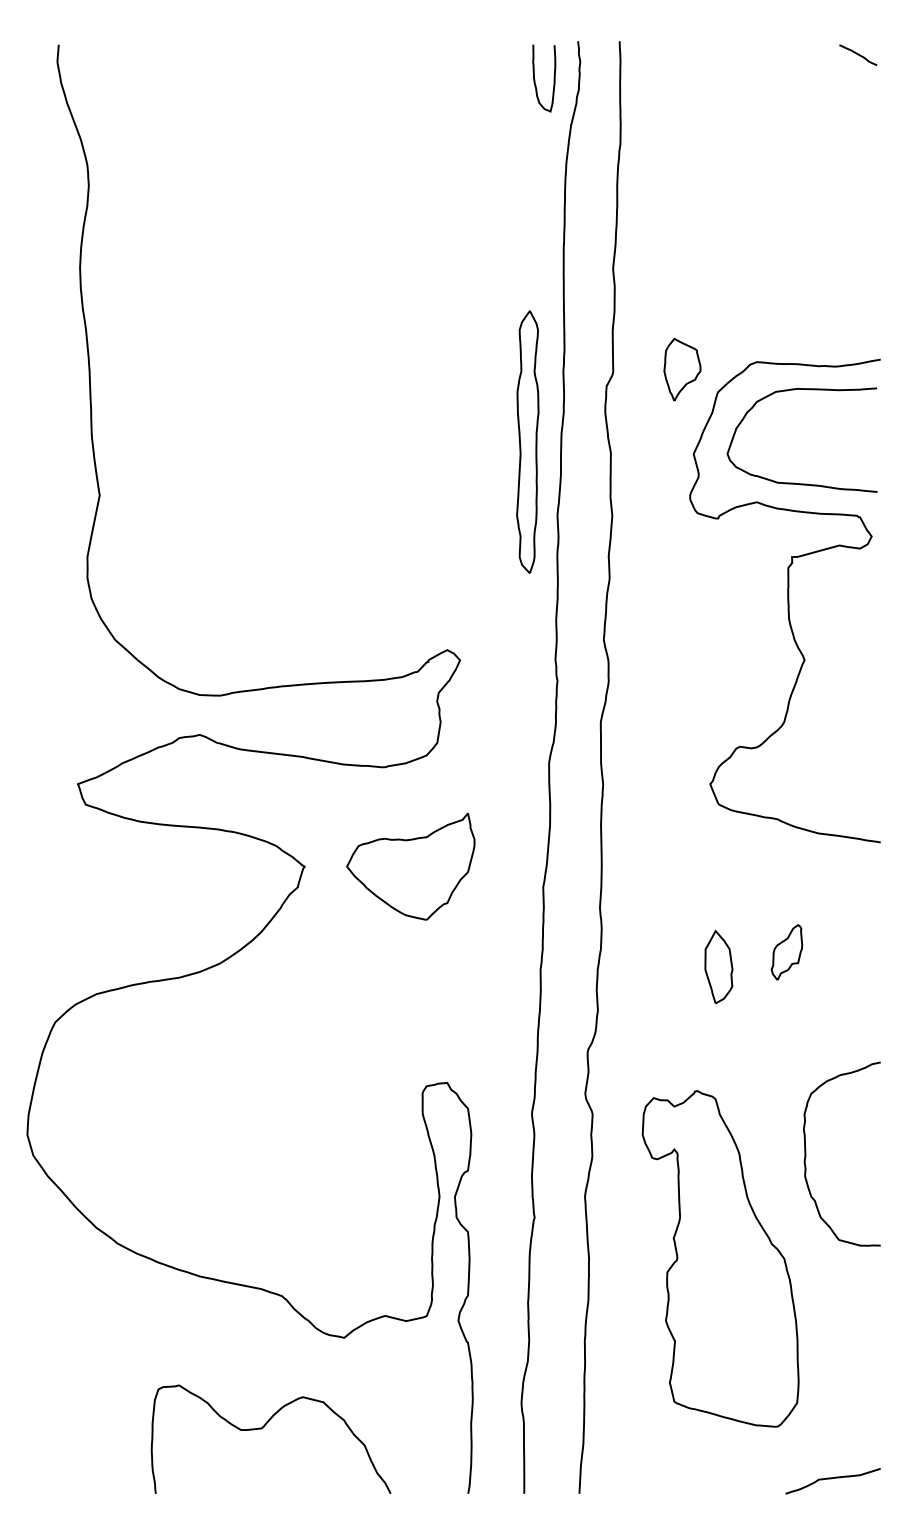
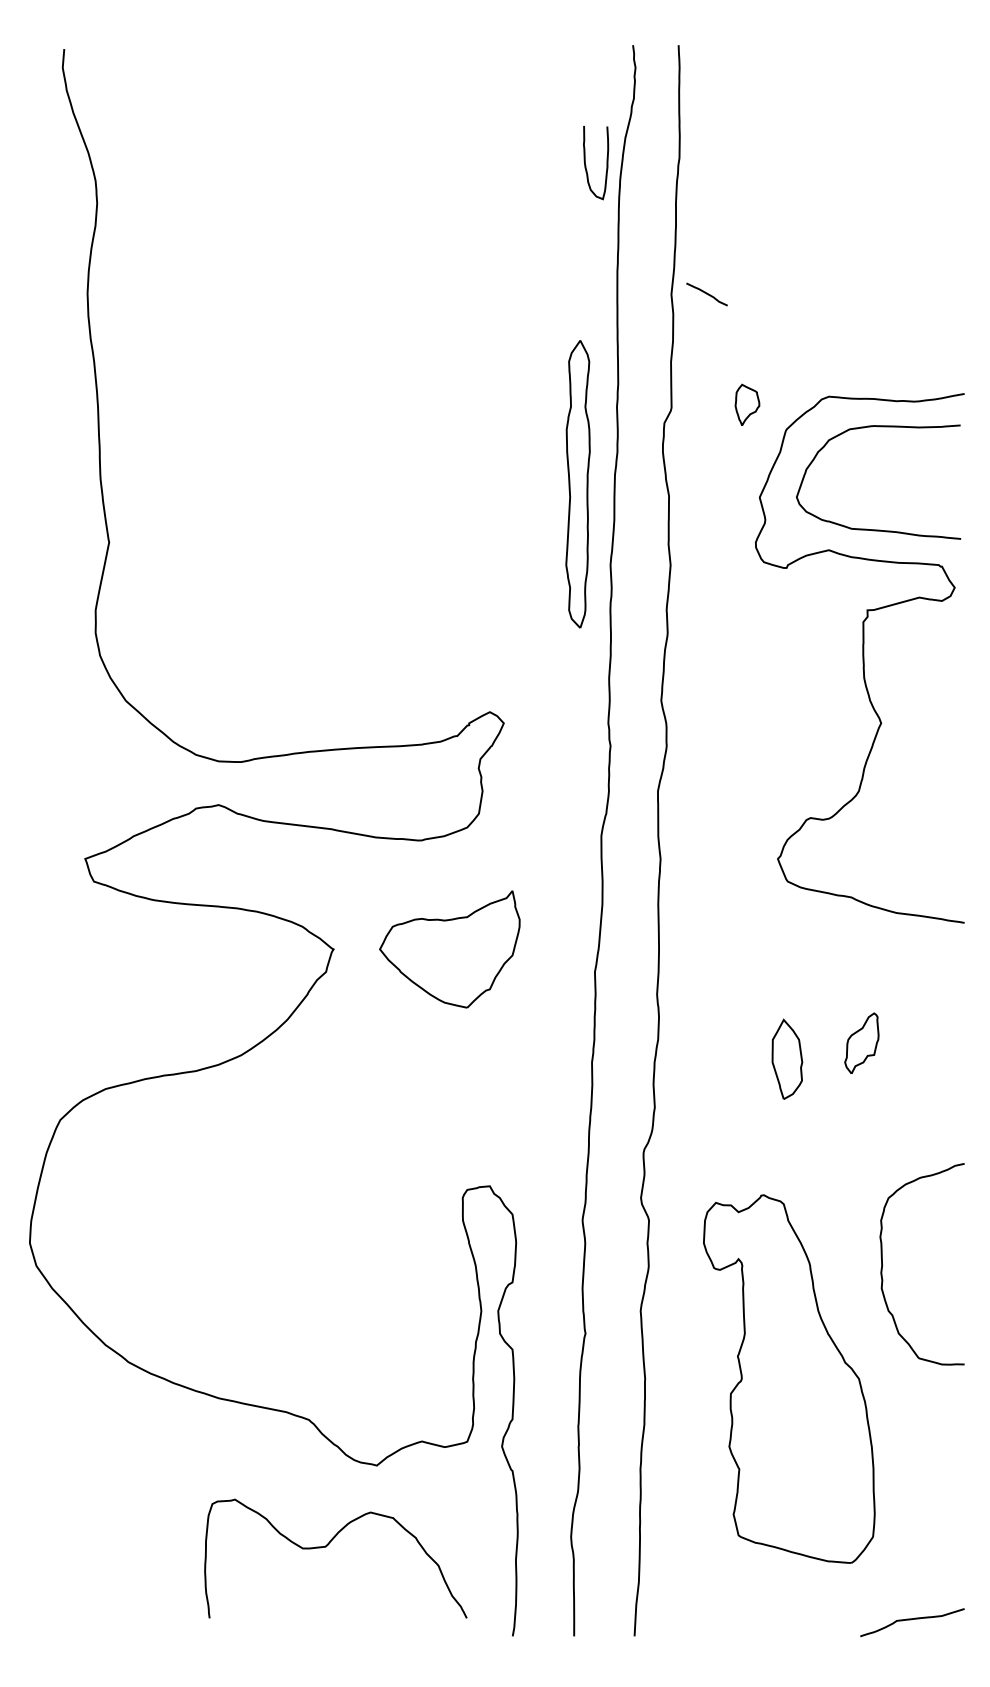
curve: (857, 55) -> (706, 294), moved
curve: (553, 78) -> (606, 163), moved
part: (682, 369) -> (747, 404), size x0.6
curve: (262, 1429) -> (326, 1547), moved

